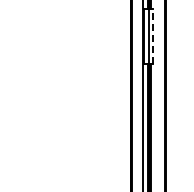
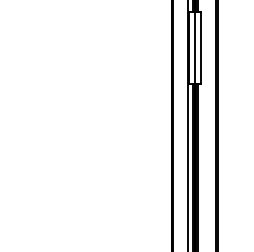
line: (153, 35) -> (201, 46), dashed -> solid

